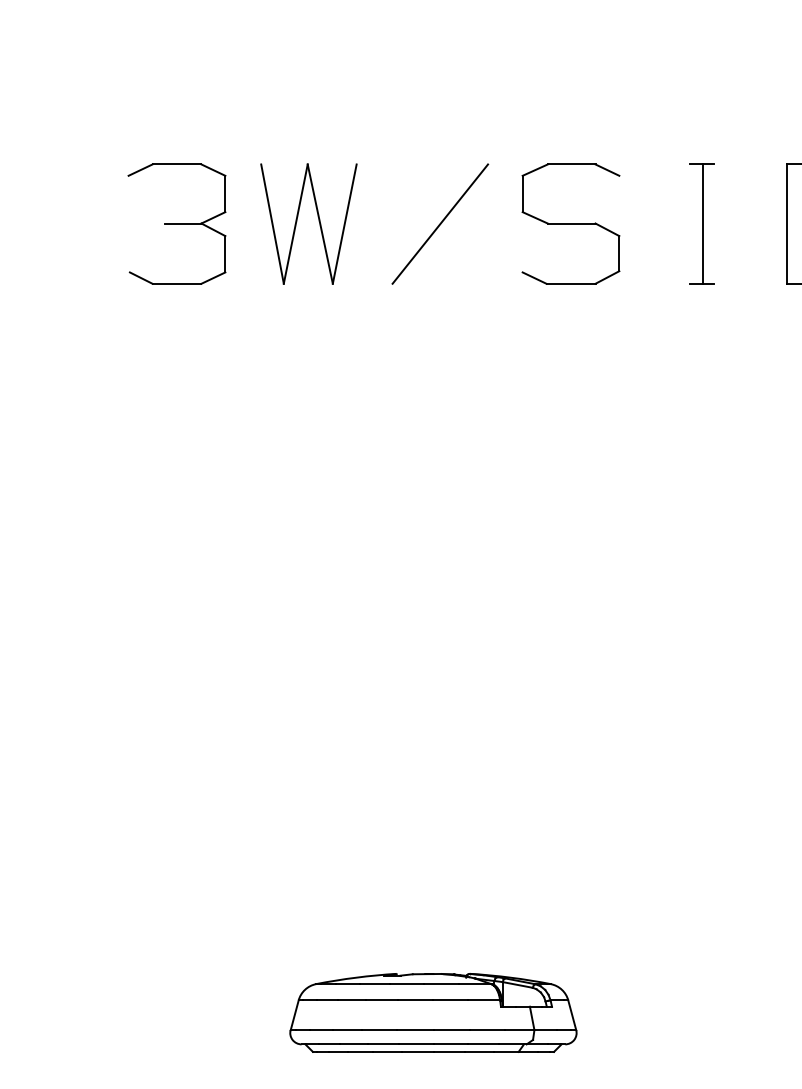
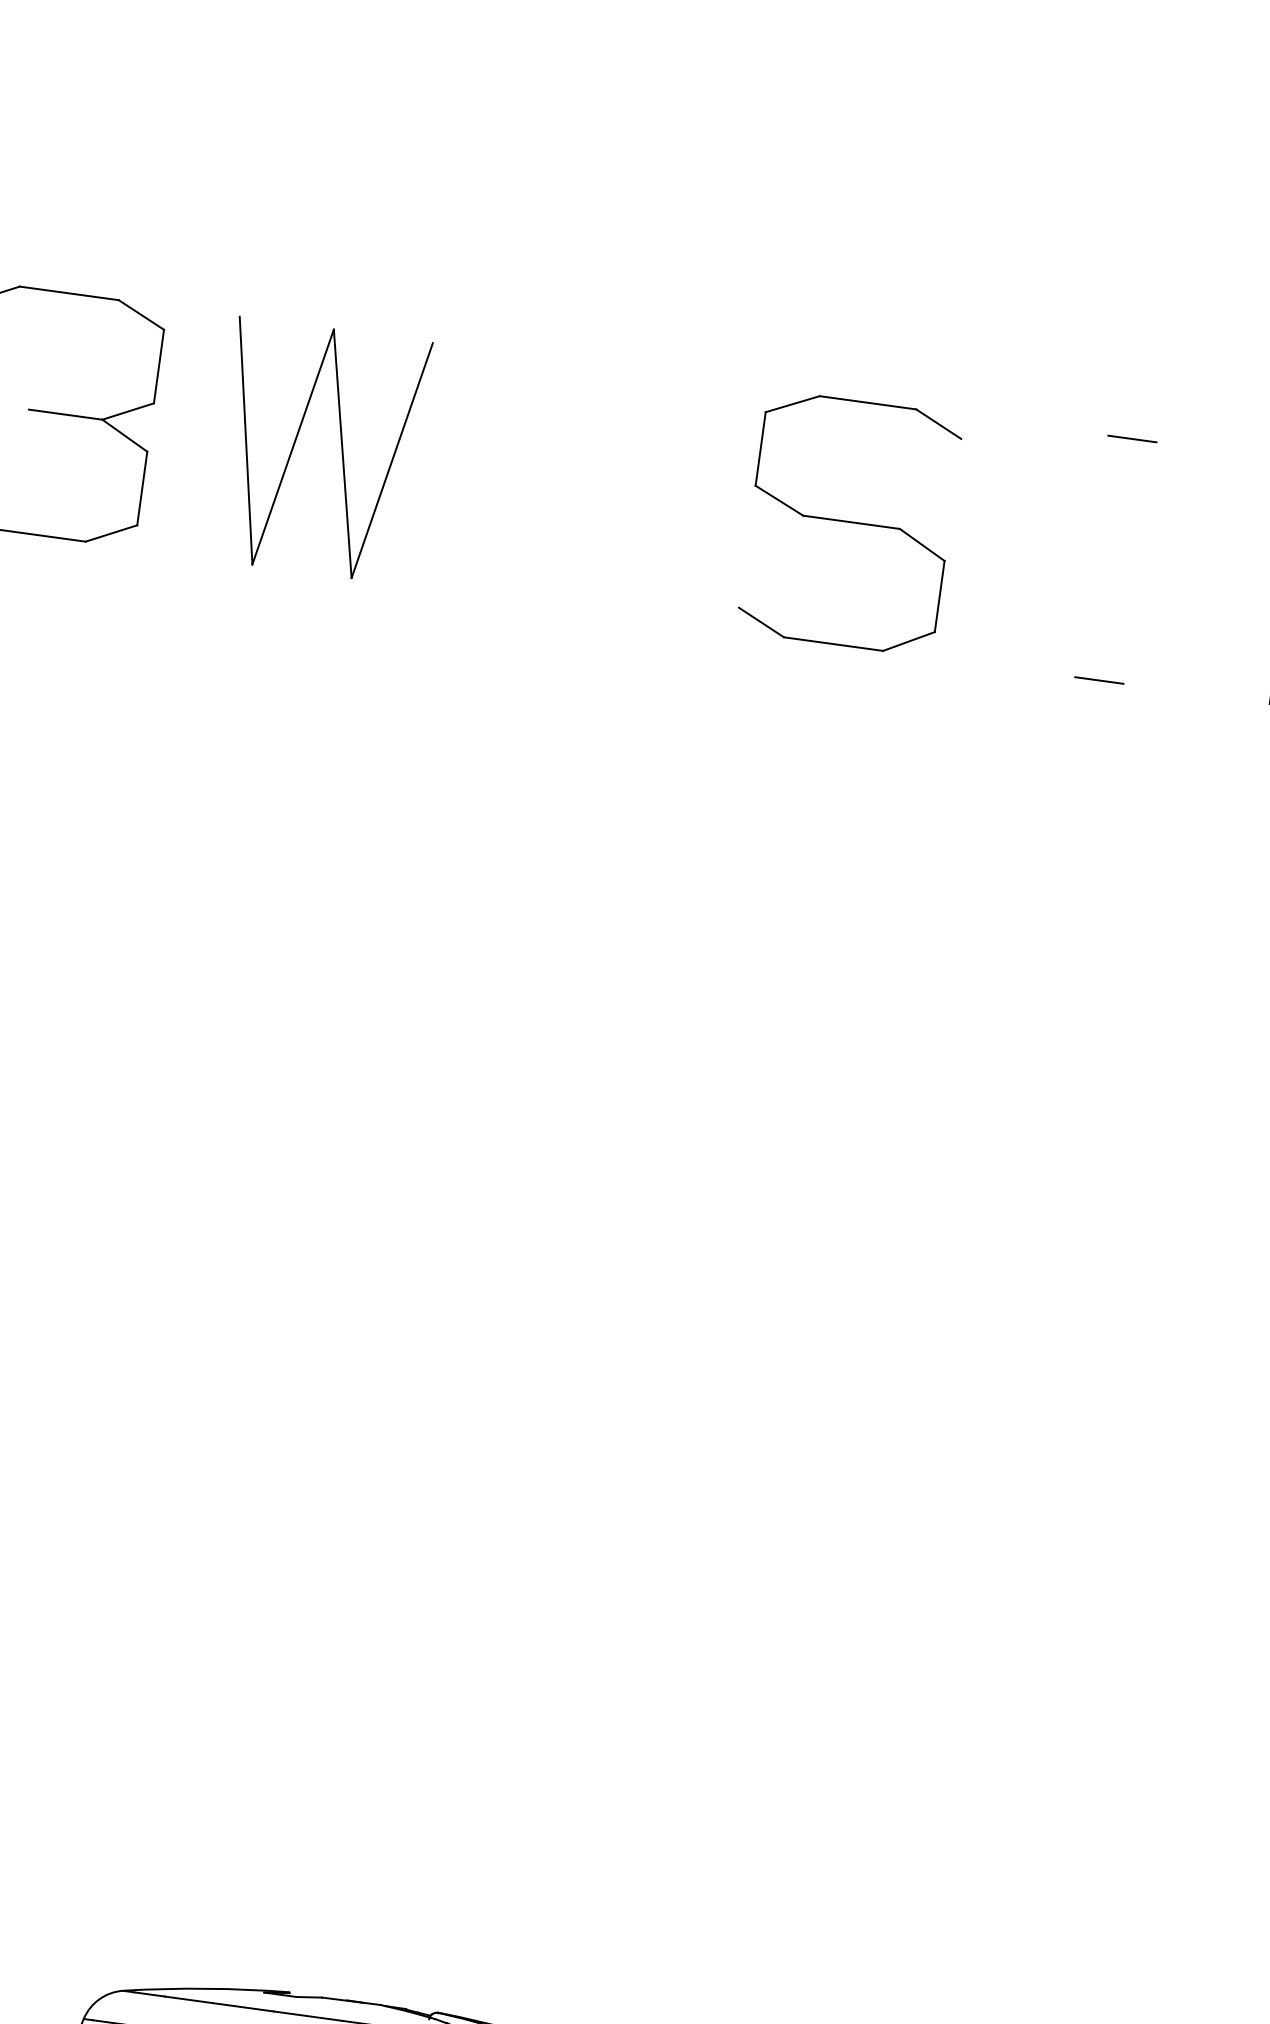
line: (440, 223) -> (586, 485), removed
line: (703, 223) -> (1118, 558), removed

